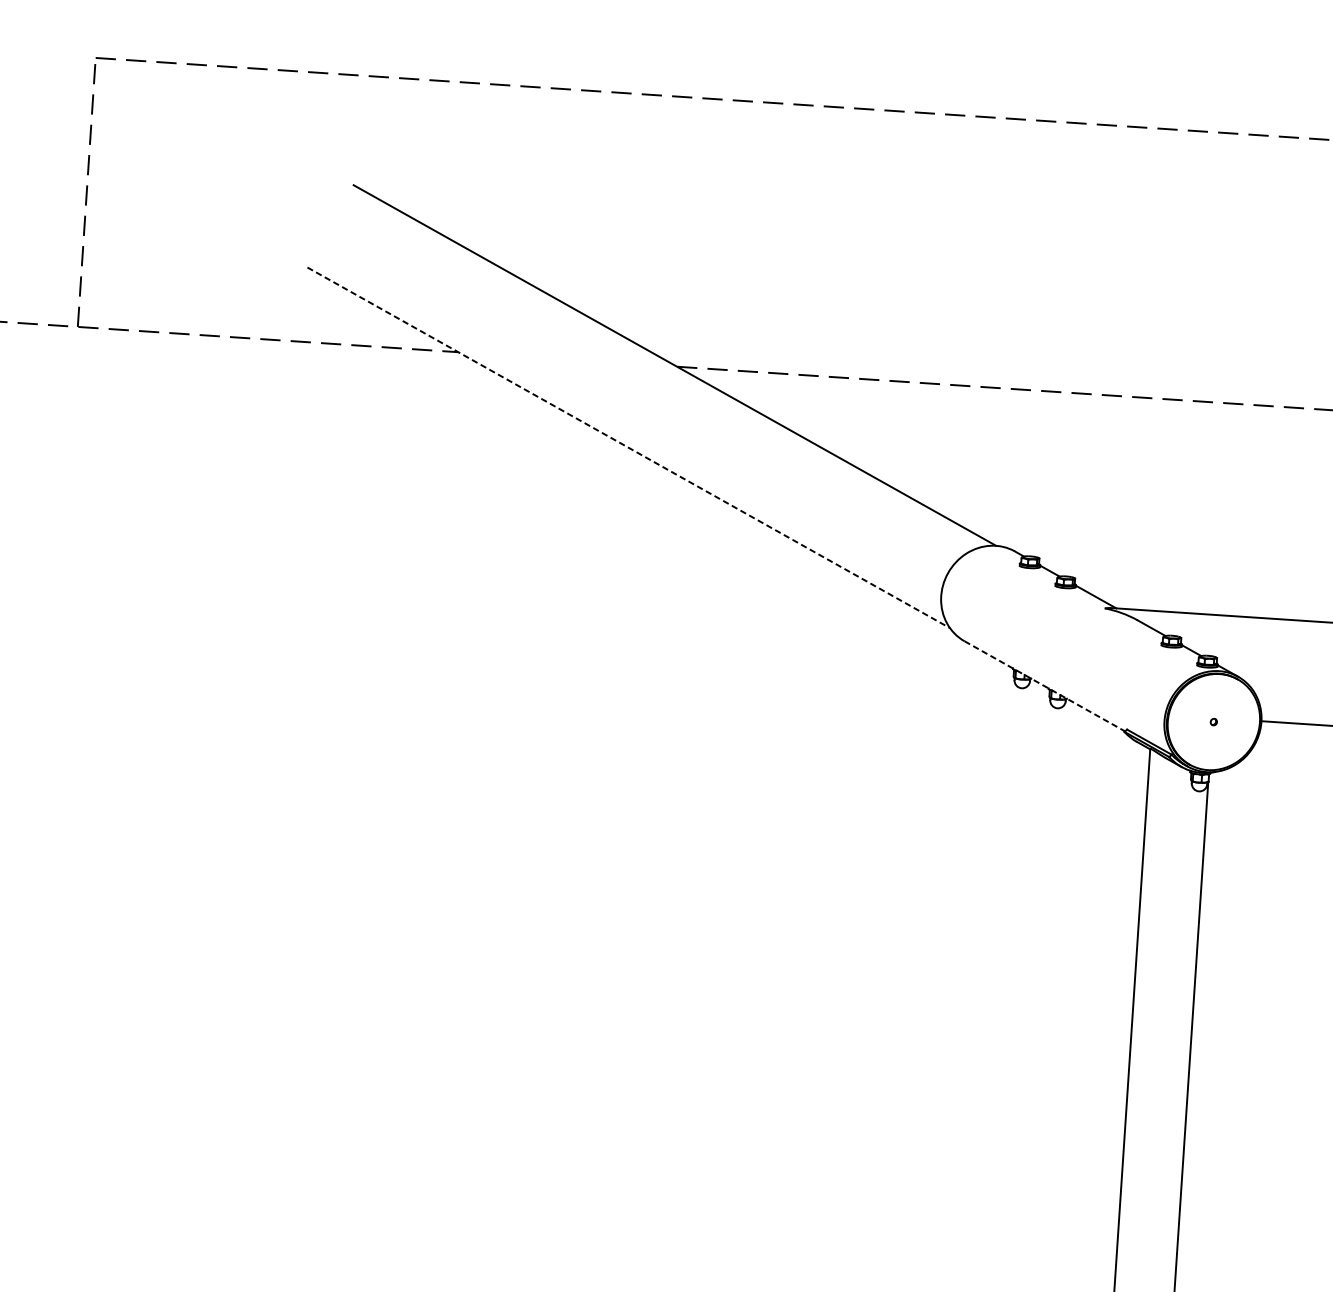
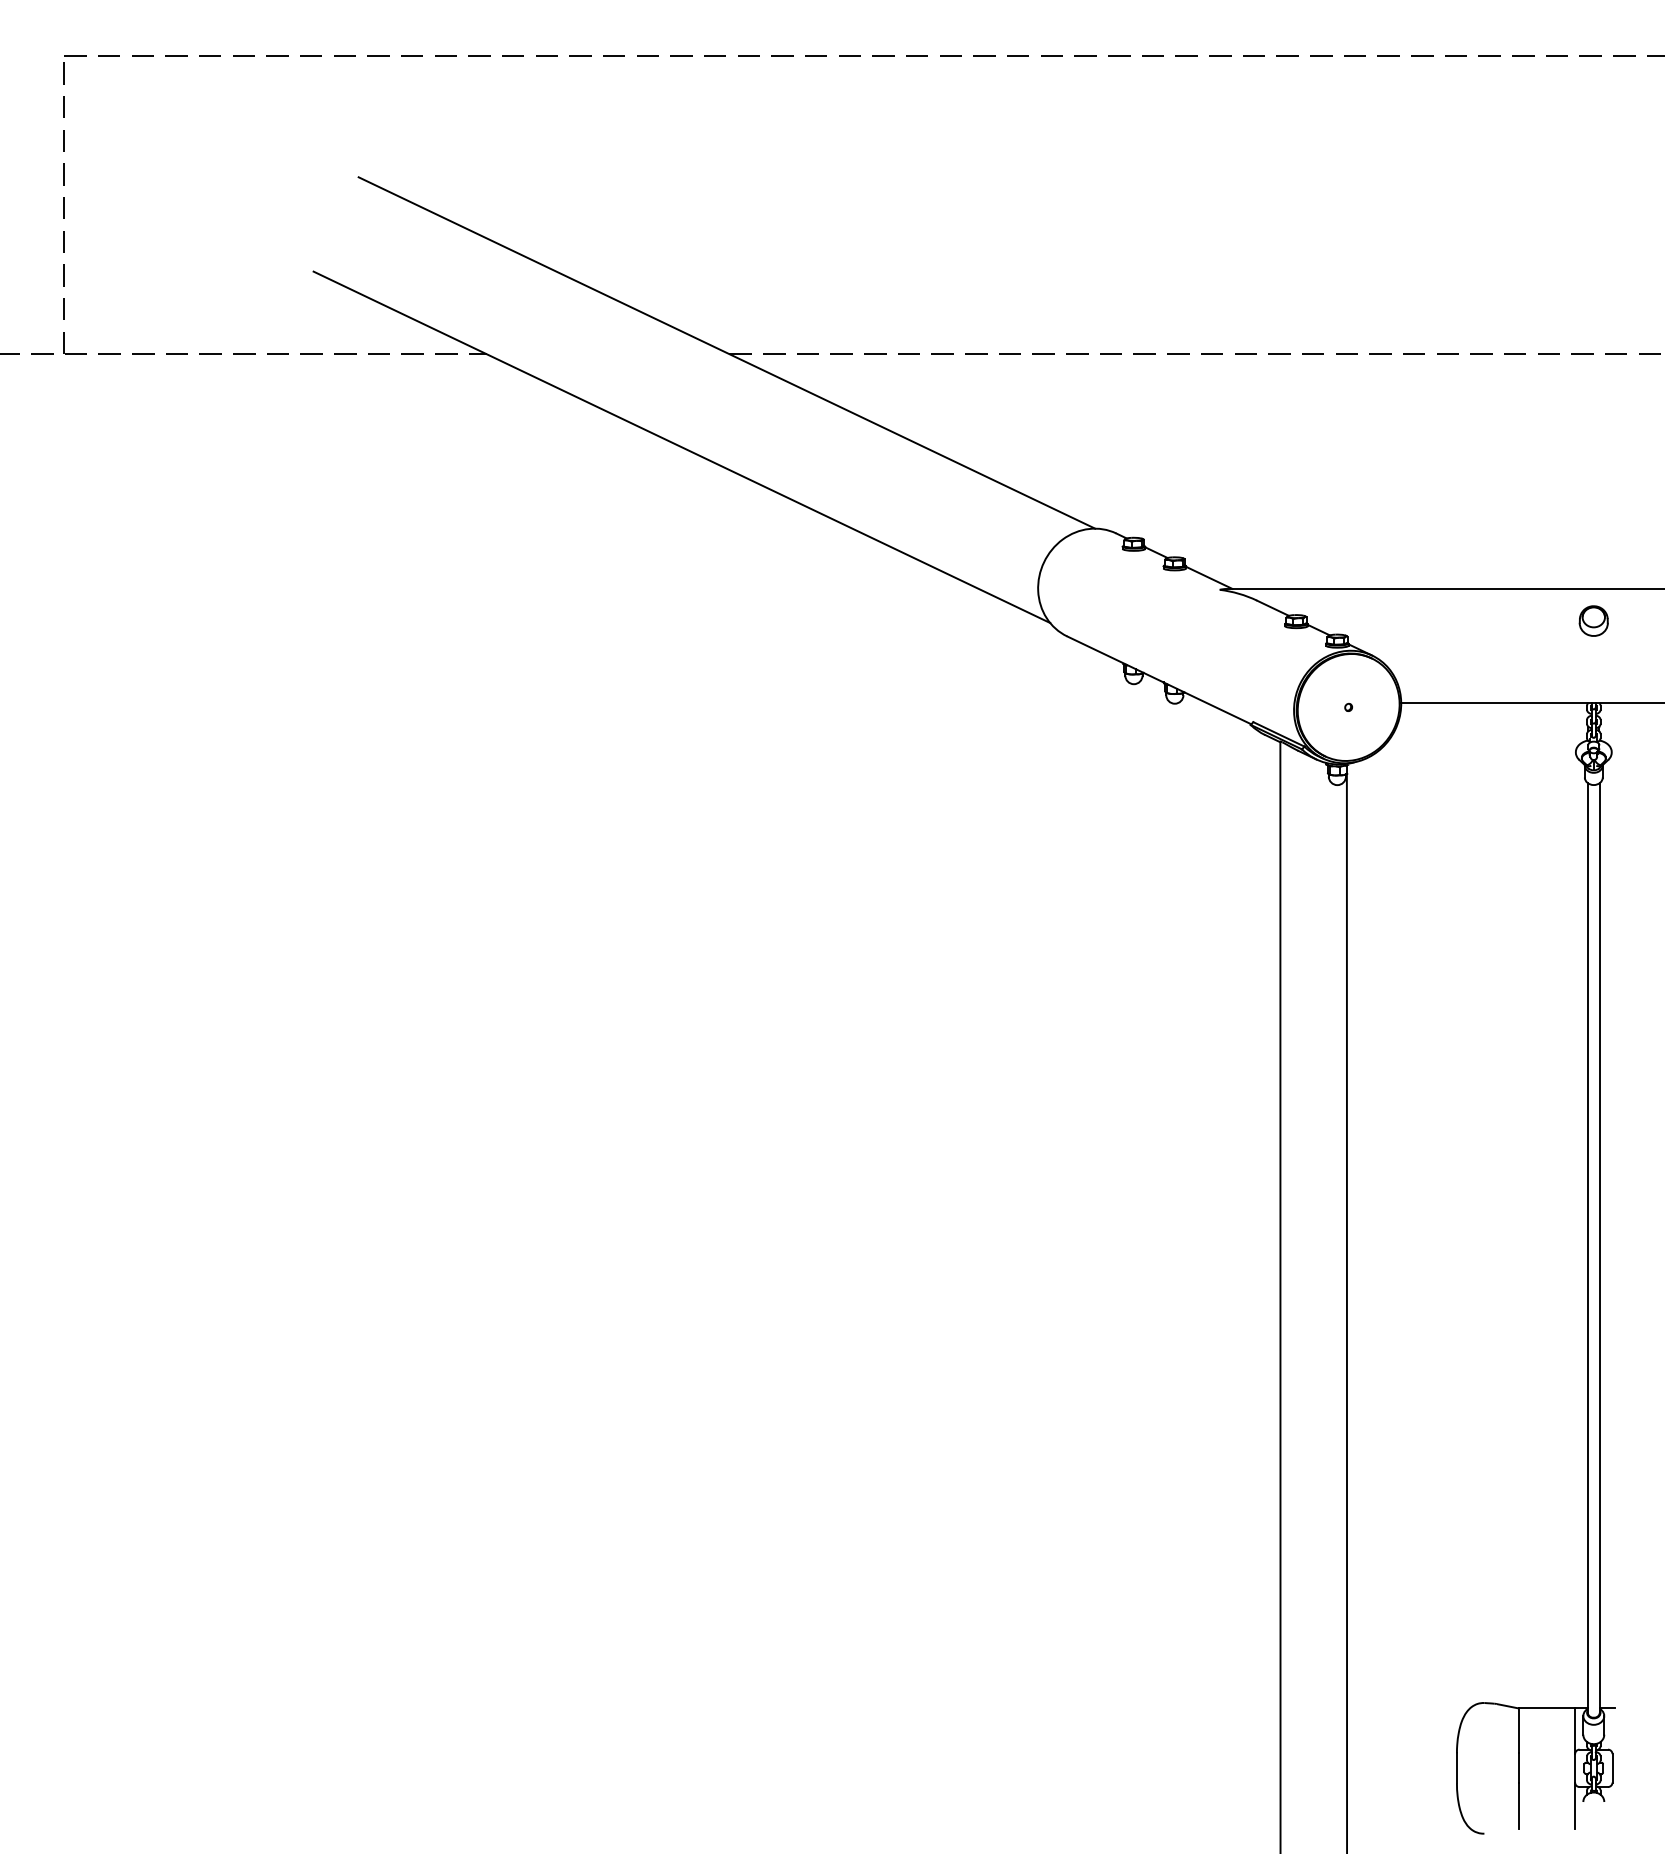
line: (629, 448) -> (682, 447), dashed -> solid
line: (1045, 686) -> (1159, 680), dashed -> solid

